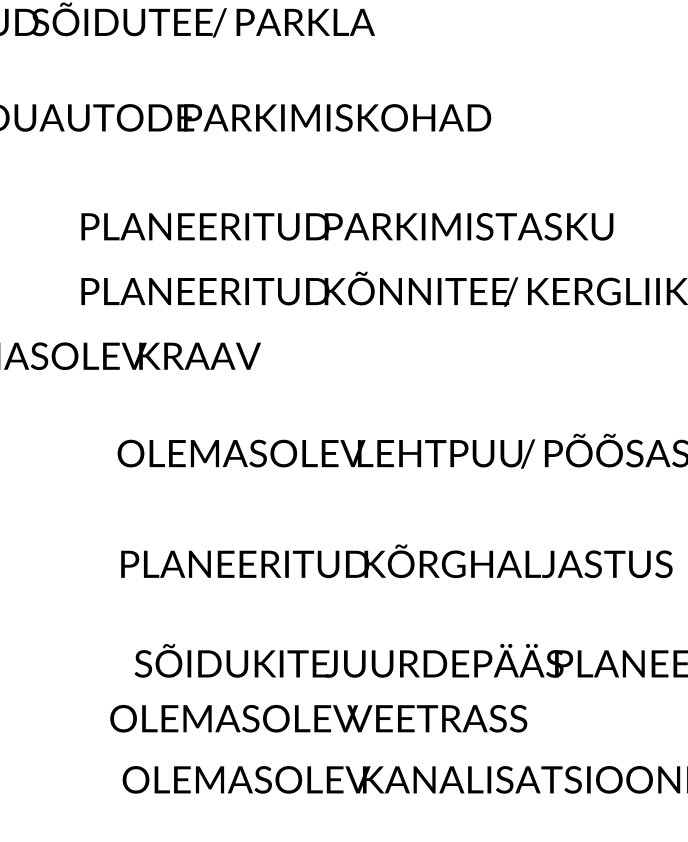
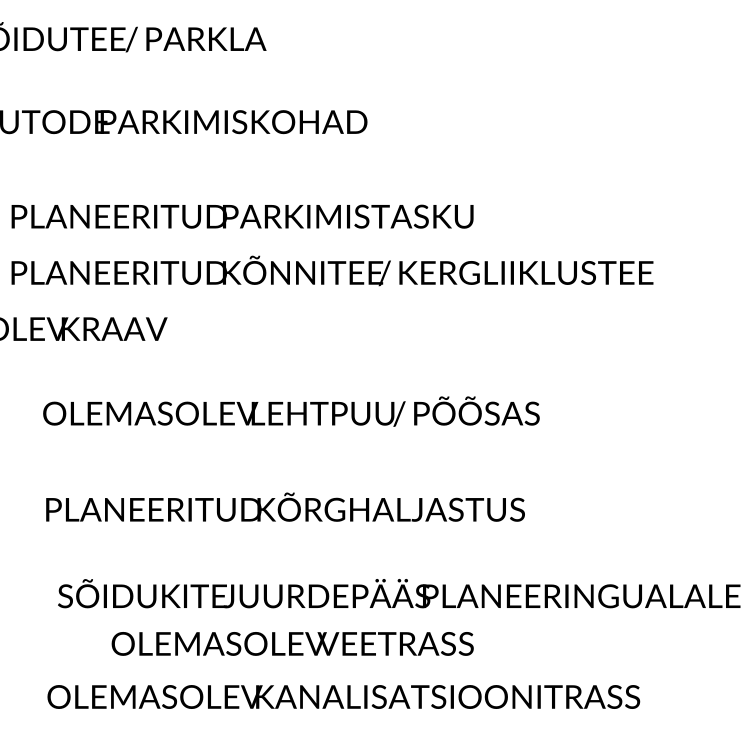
text: (318, 718) -> (292, 643), moved

